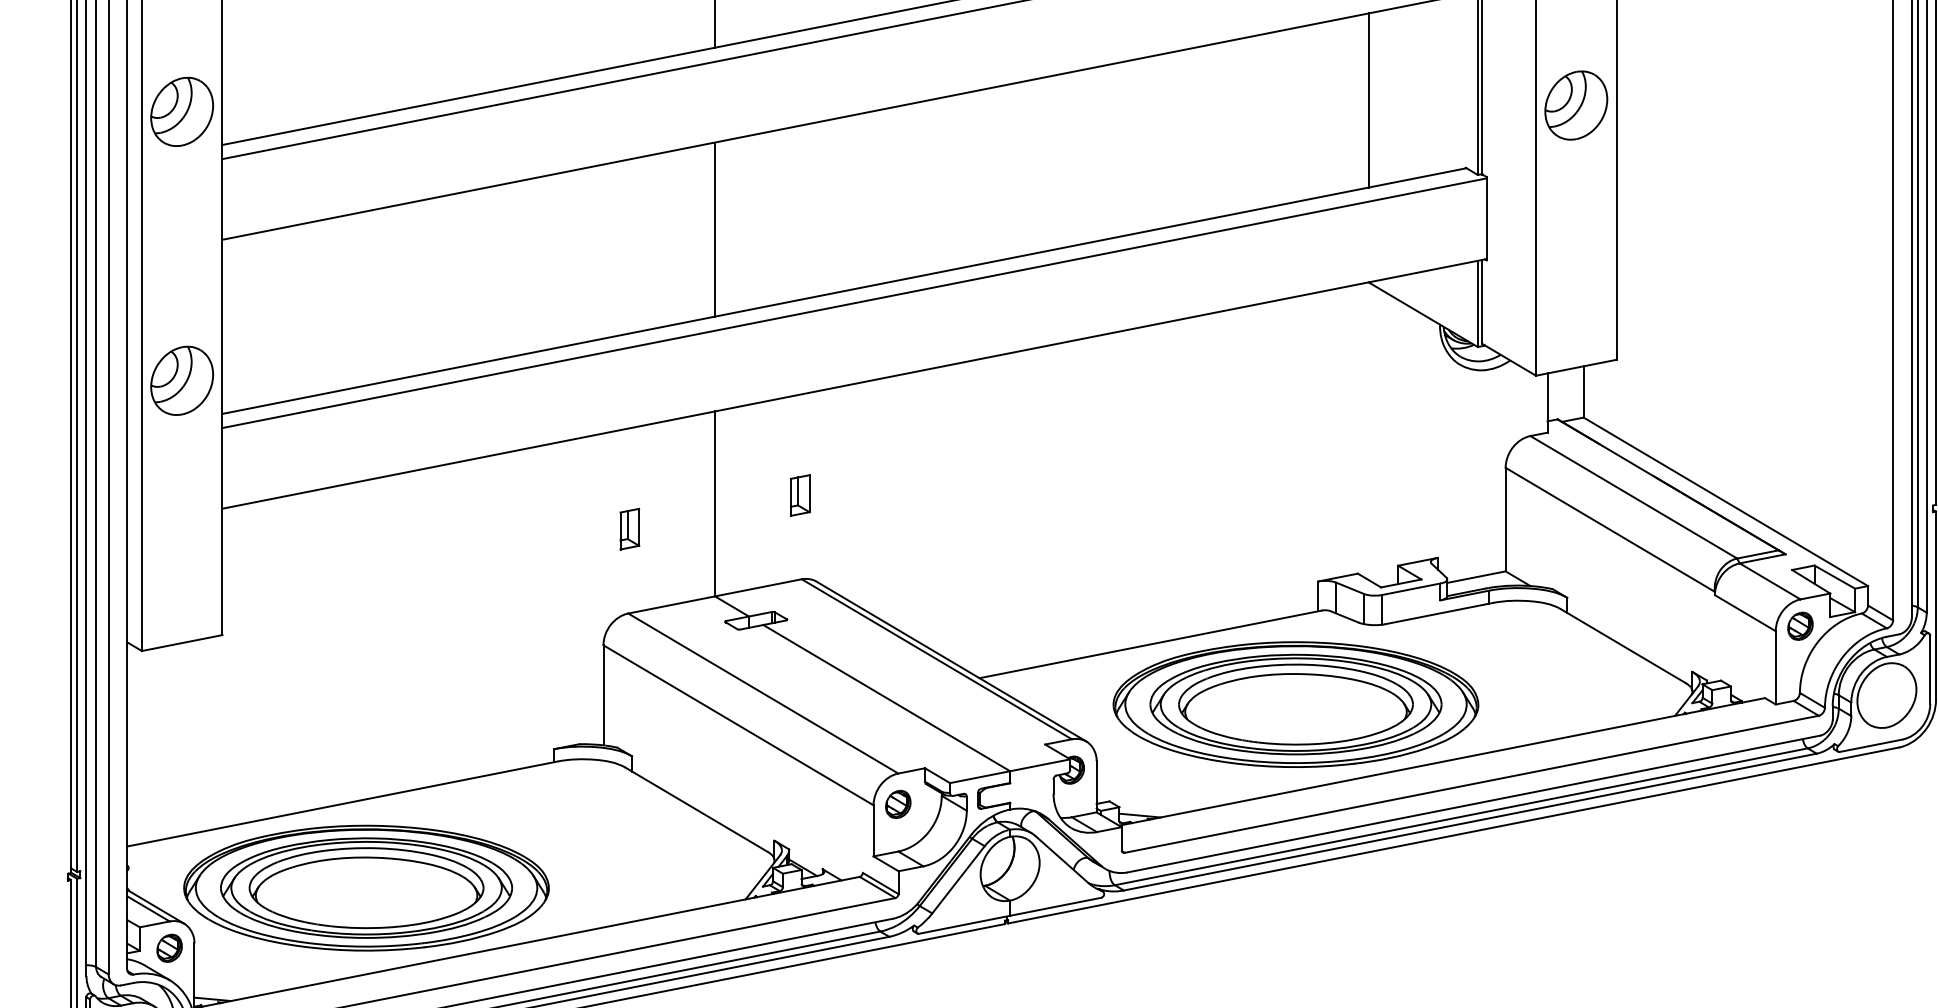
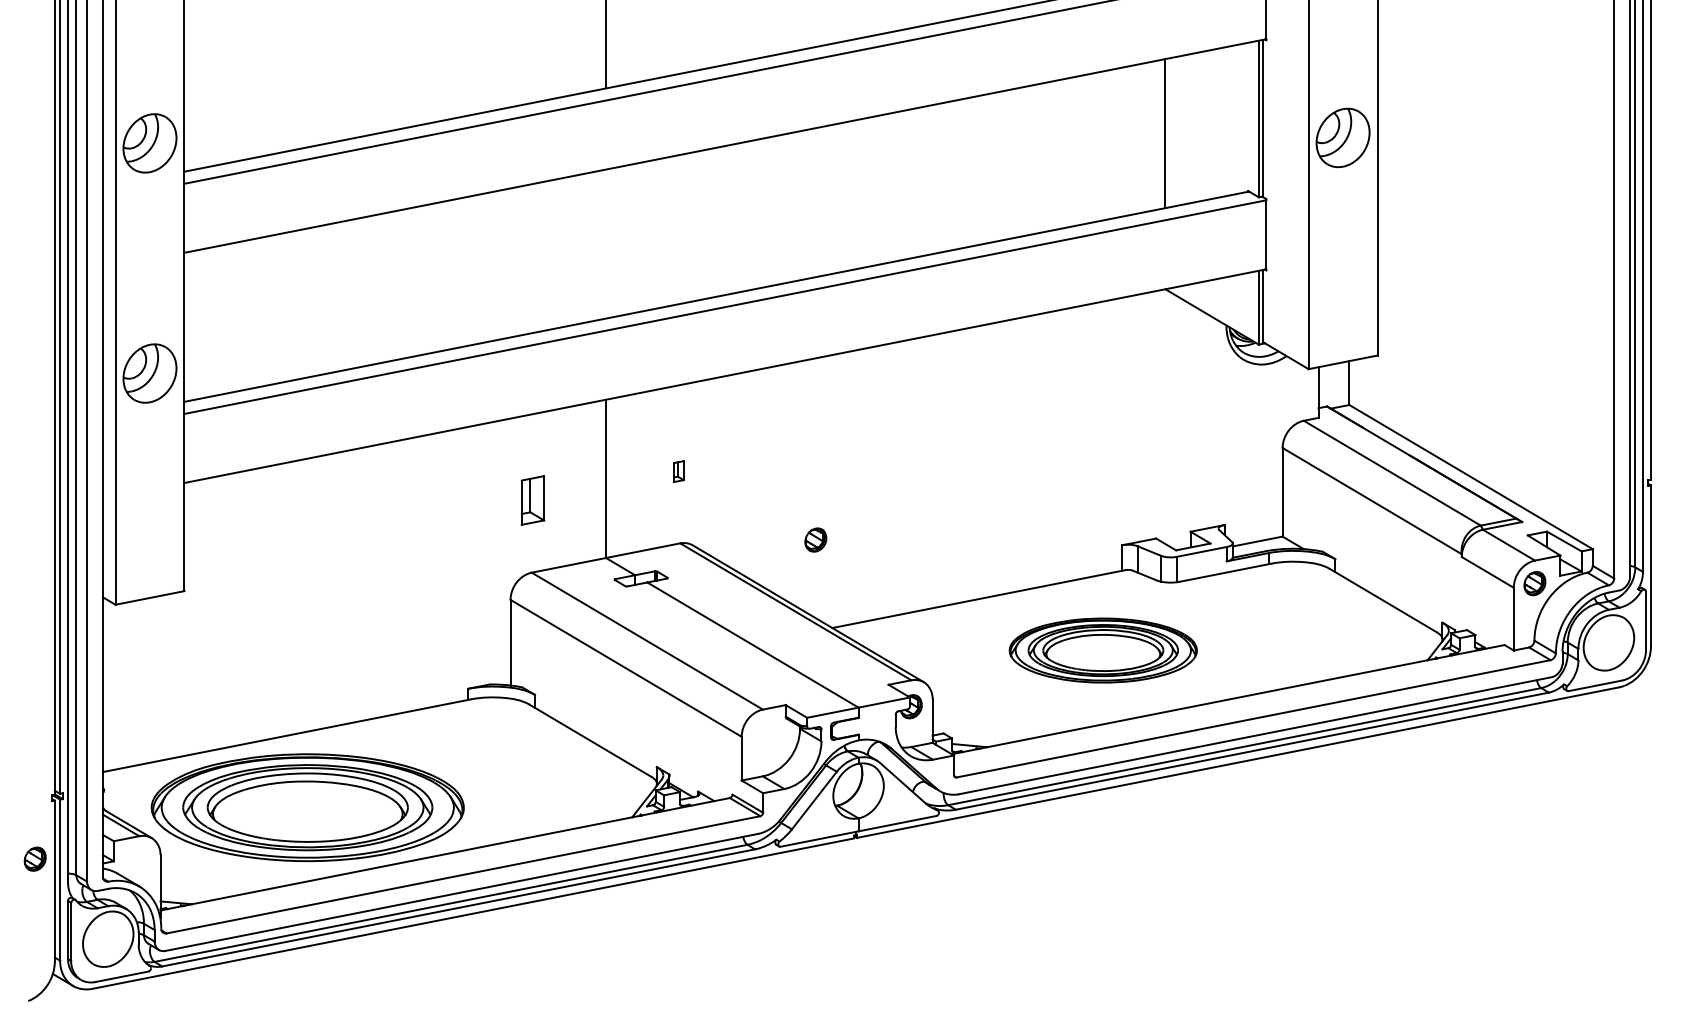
line: (715, 228) -> (606, 243), removed
part: (799, 495) -> (678, 471), size x0.6
part: (630, 529) -> (533, 500), size x1.4
part: (1296, 704) -> (1103, 650), size x0.6
part: (897, 803) -> (815, 539), moved
part: (168, 947) -> (34, 858), moved

